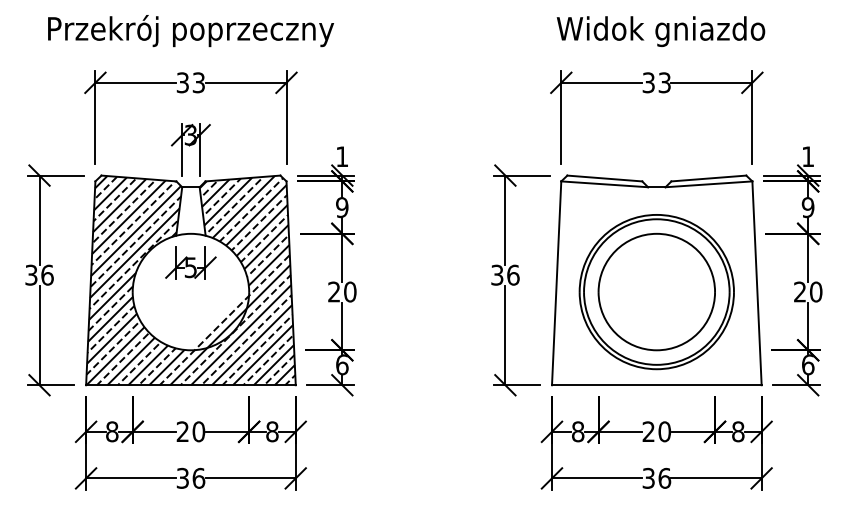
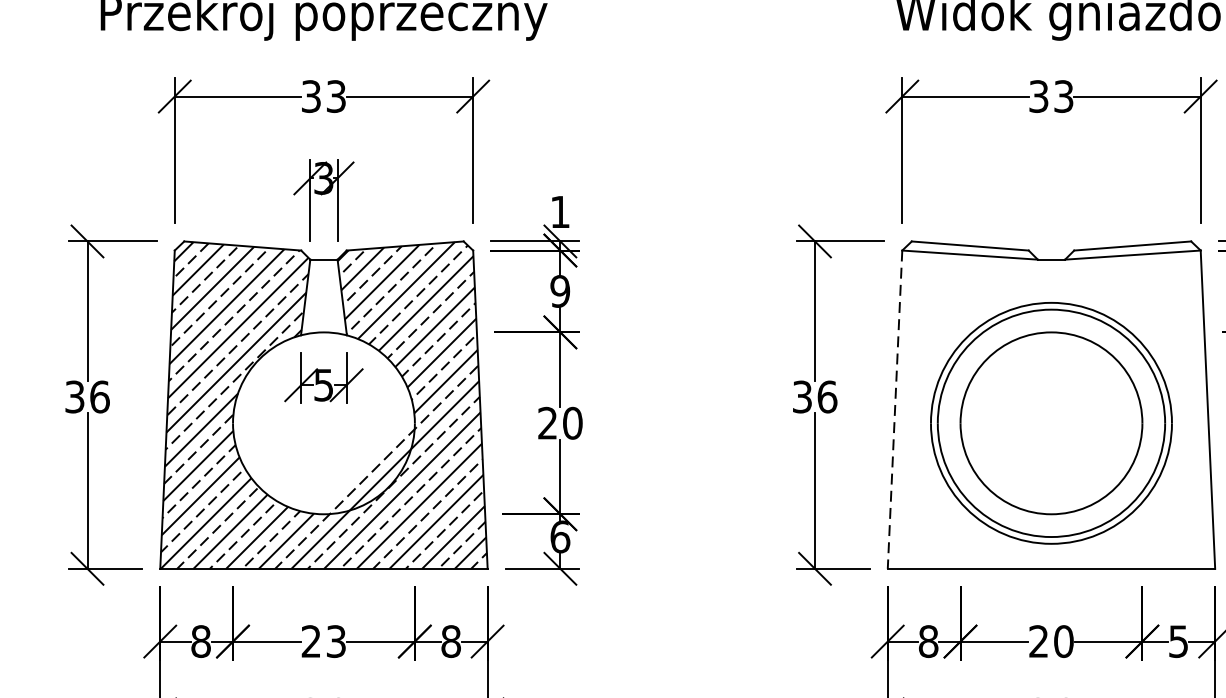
line: (556, 283) -> (894, 409), solid -> dashed
text: (198, 431) -> (335, 641), 20 -> 23
text: (738, 431) -> (1179, 641), 8 -> 5

